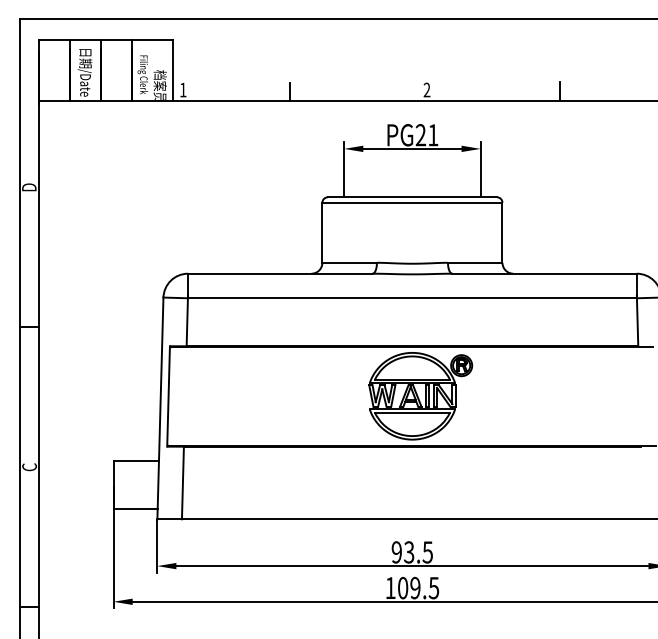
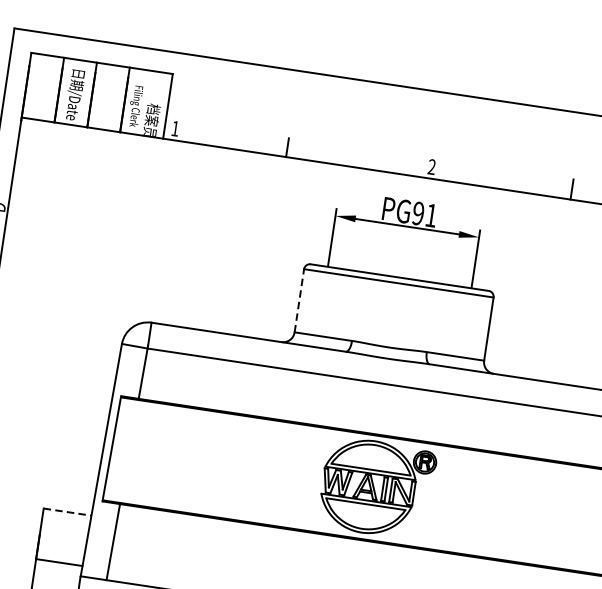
text: (420, 135) -> (417, 213), PG21 -> PG91
line: (322, 232) -> (299, 300), solid -> dashed
line: (136, 461) -> (67, 512), solid -> dashed

